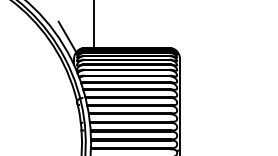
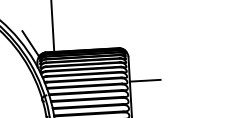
line: (197, 87) -> (144, 80), added

